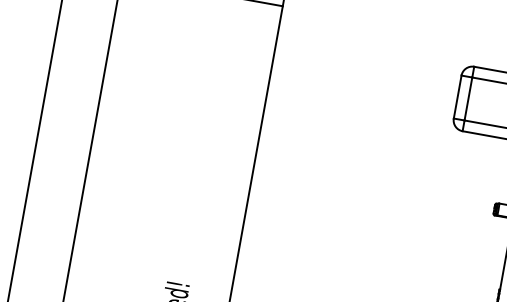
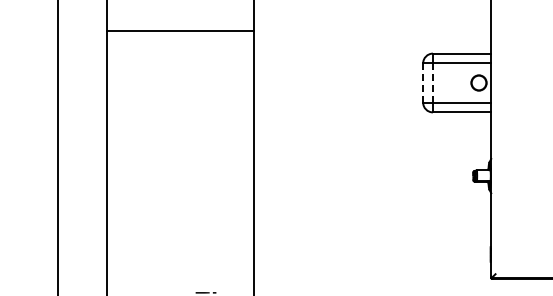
line: (457, 97) -> (423, 83), solid -> dashed
line: (467, 99) -> (432, 83), solid -> dashed

